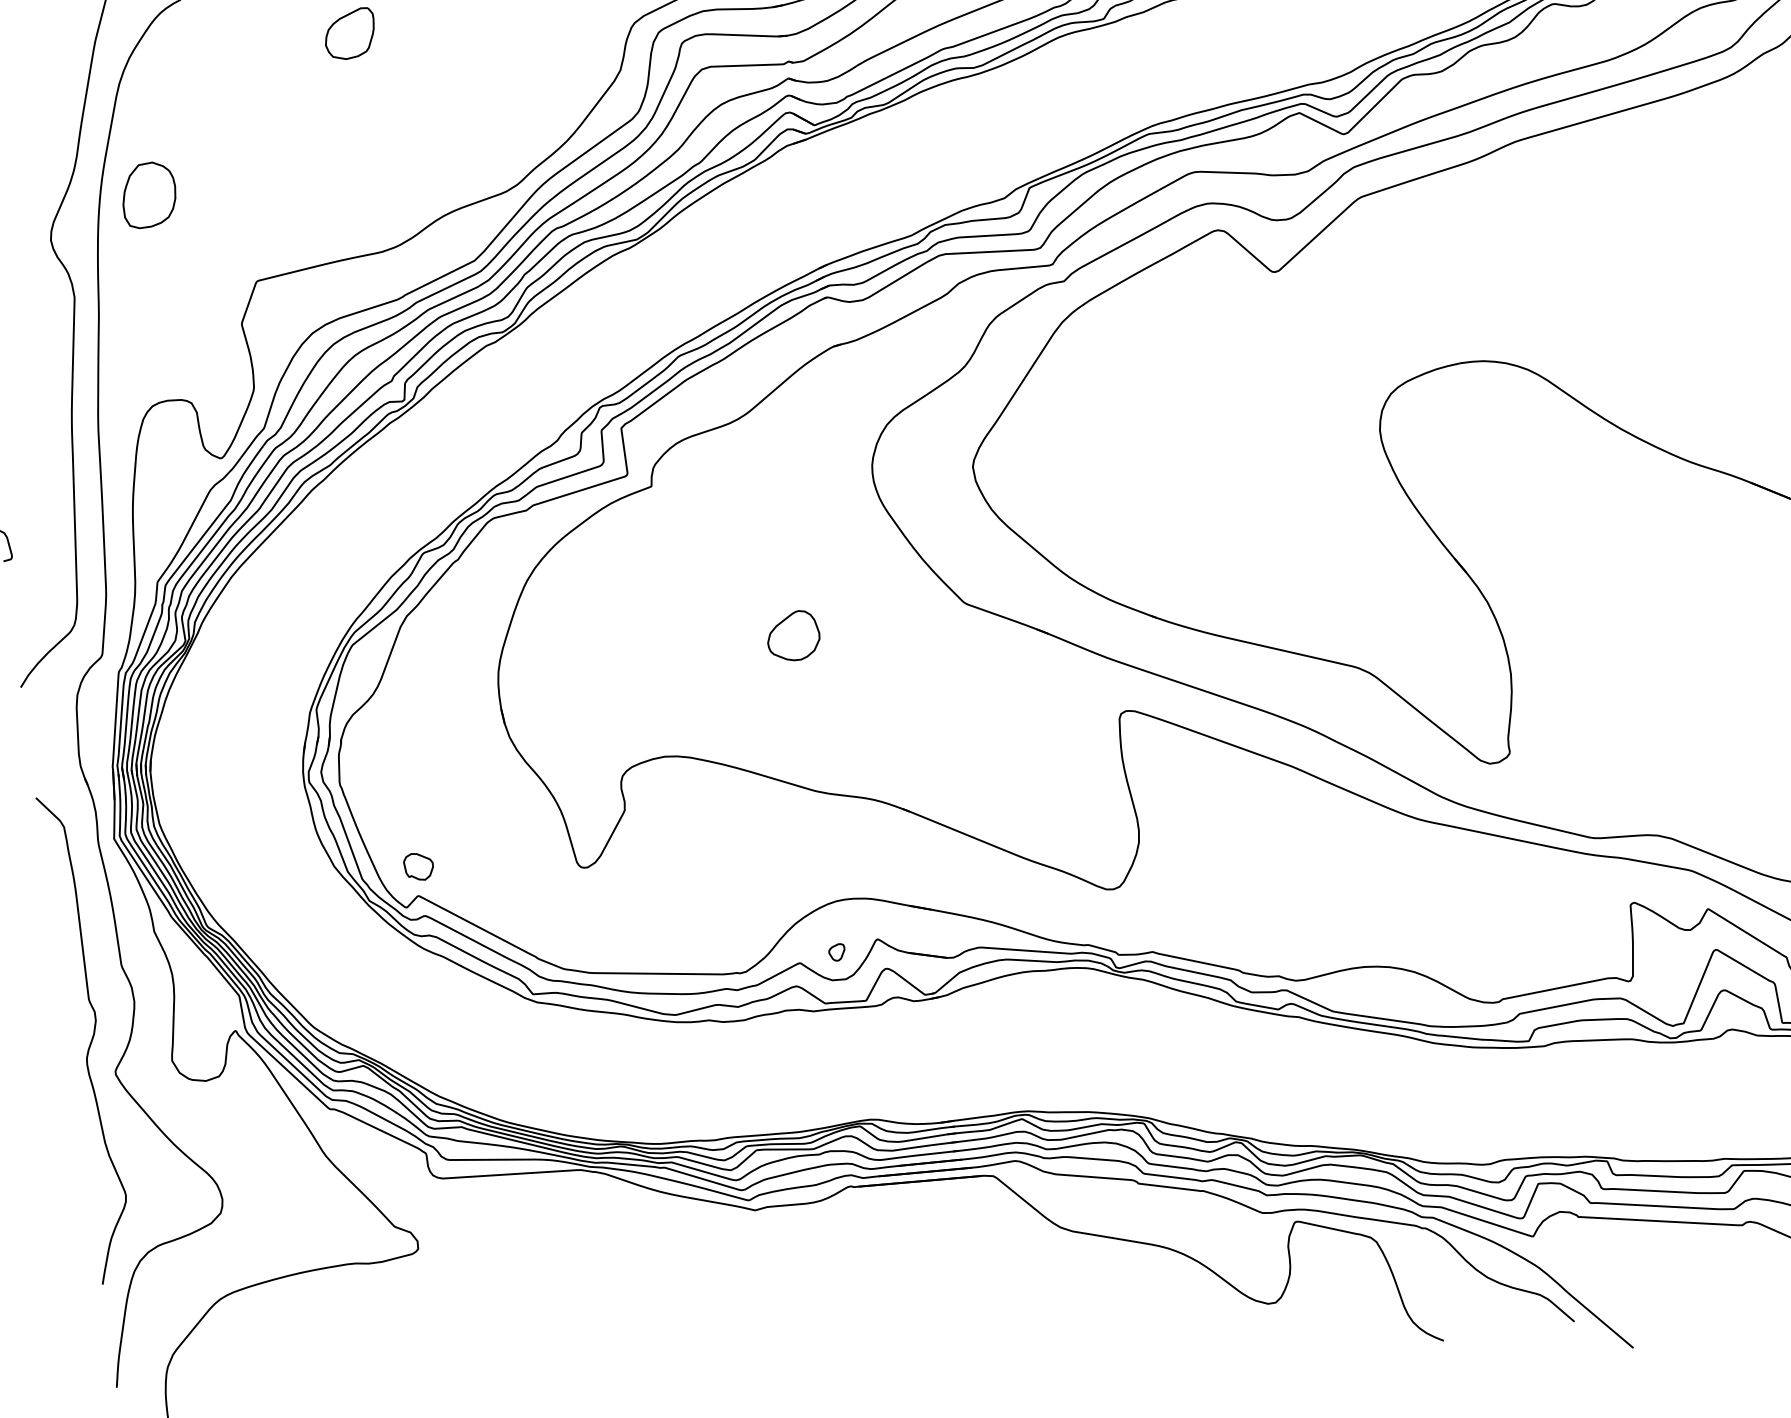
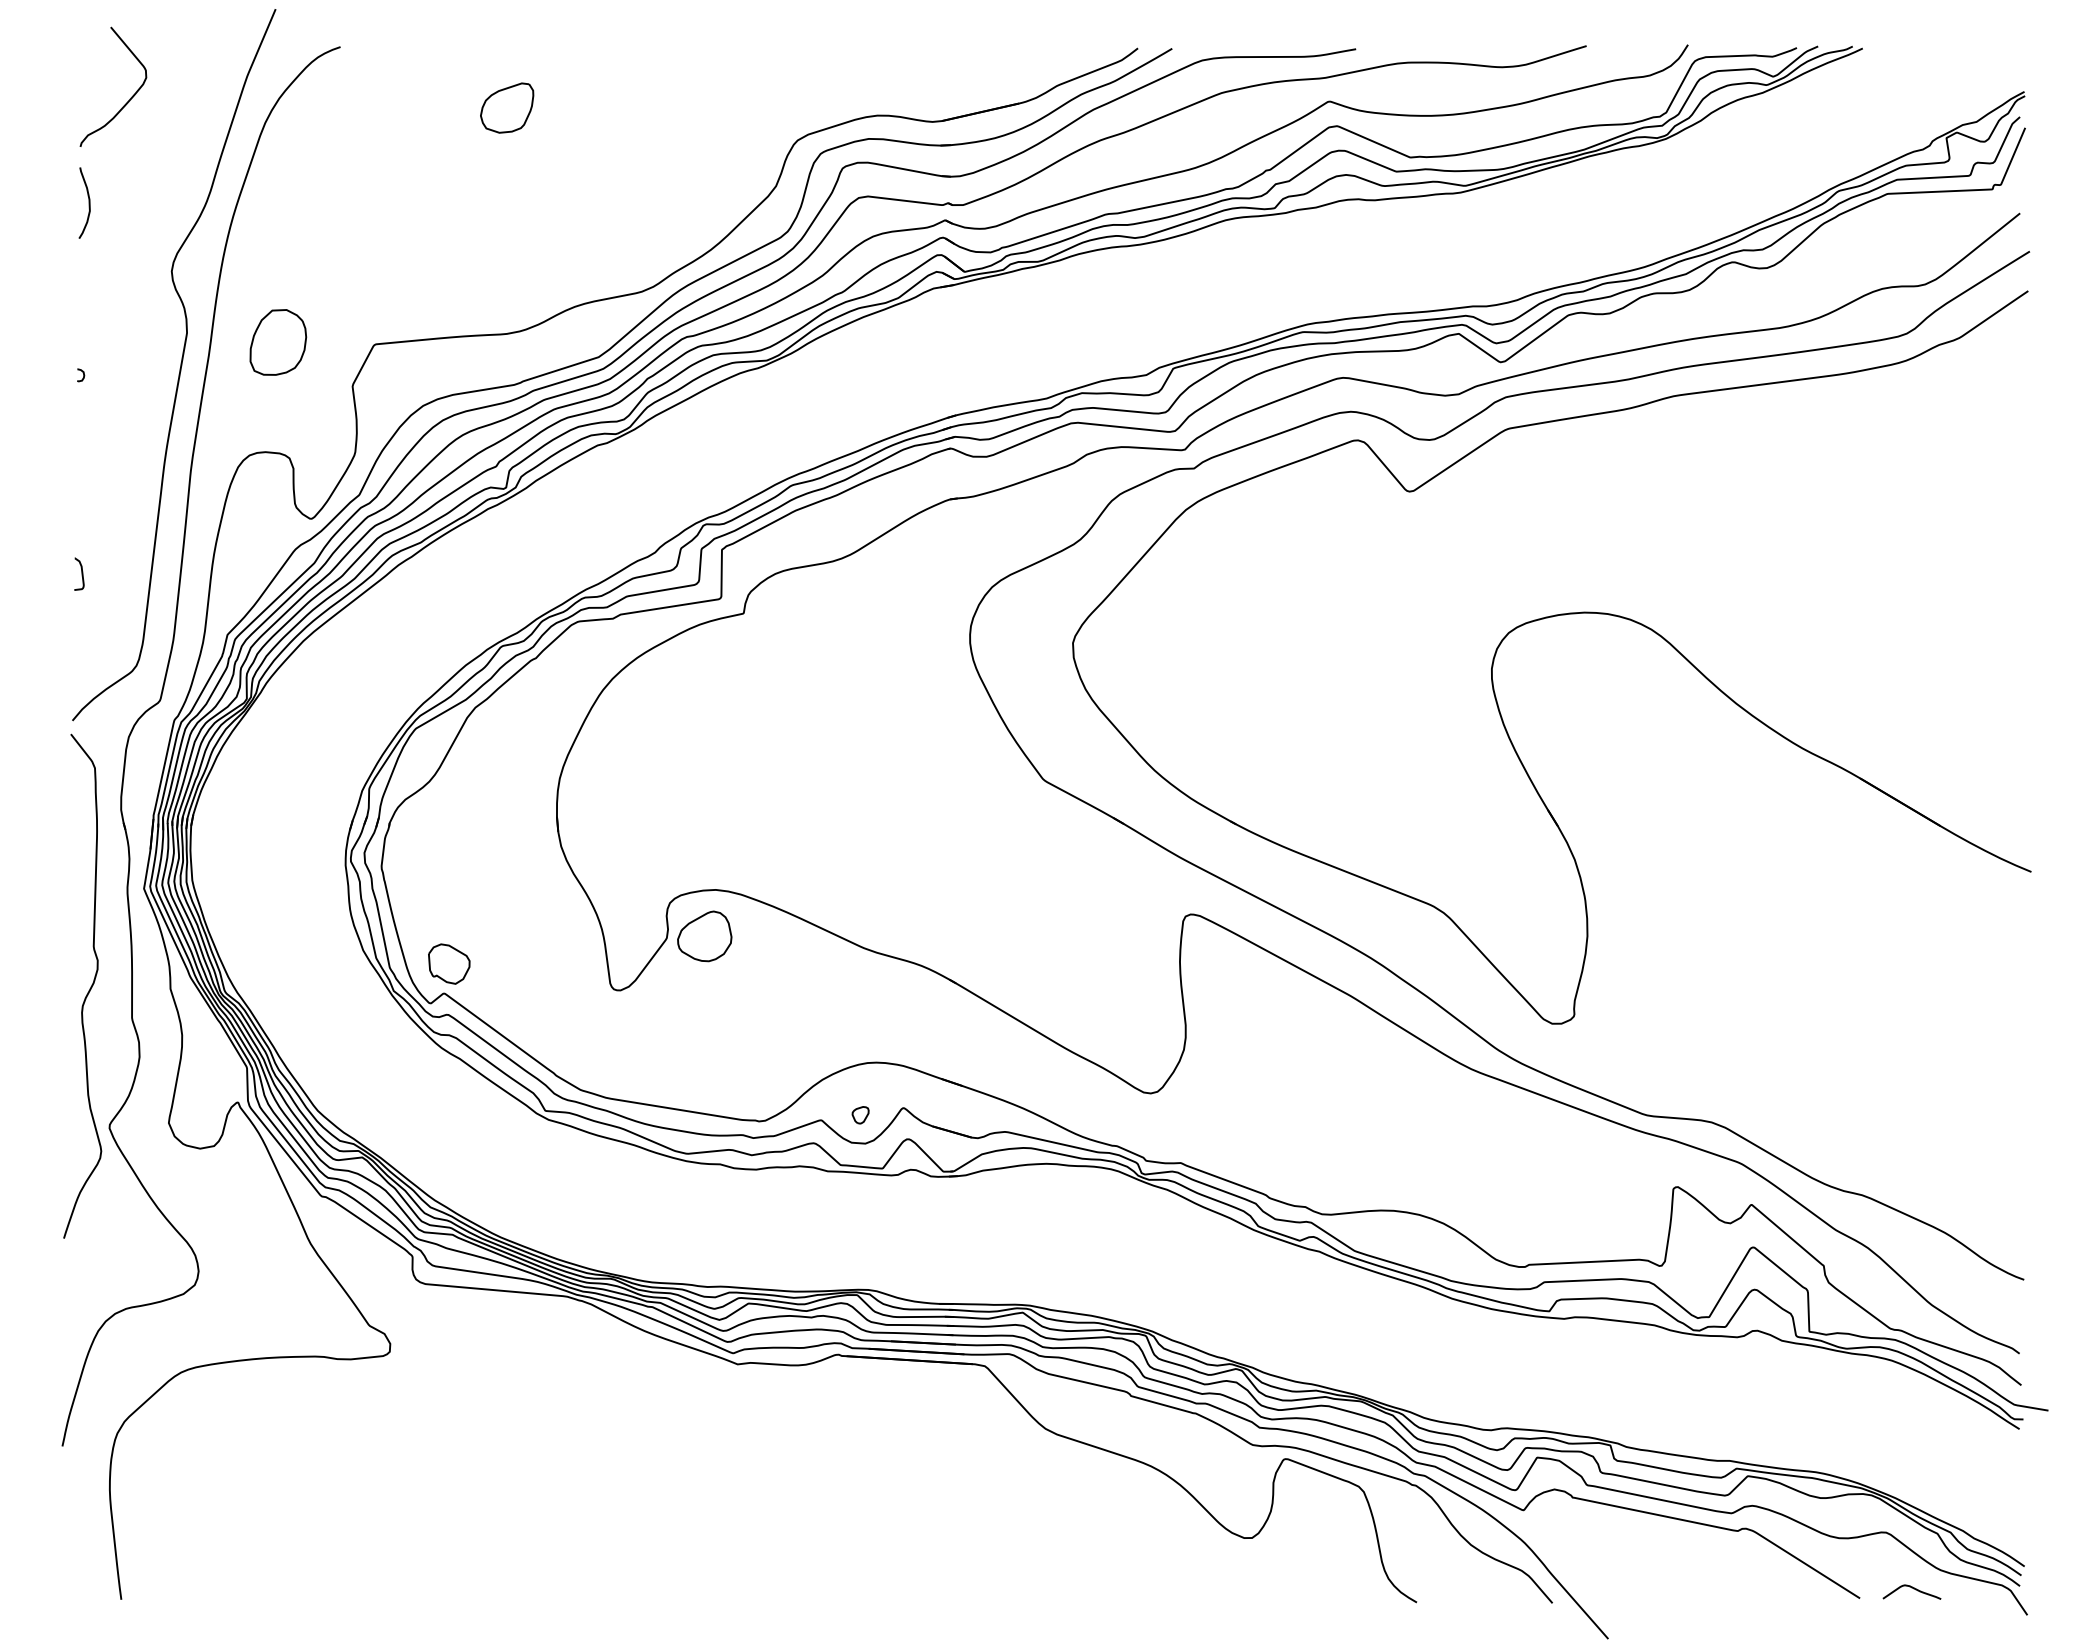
part: (149, 195) -> (278, 342), moved
part: (793, 636) -> (704, 936), moved
part: (418, 866) -> (448, 963), size x1.4
curve: (90, 1040) -> (89, 988), moved

